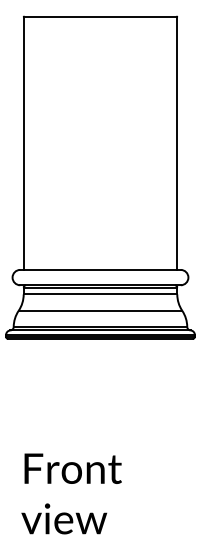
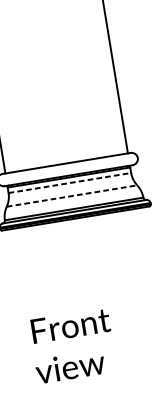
line: (100, 294) -> (69, 183), solid -> dashed
line: (100, 310) -> (71, 195), solid -> dashed

